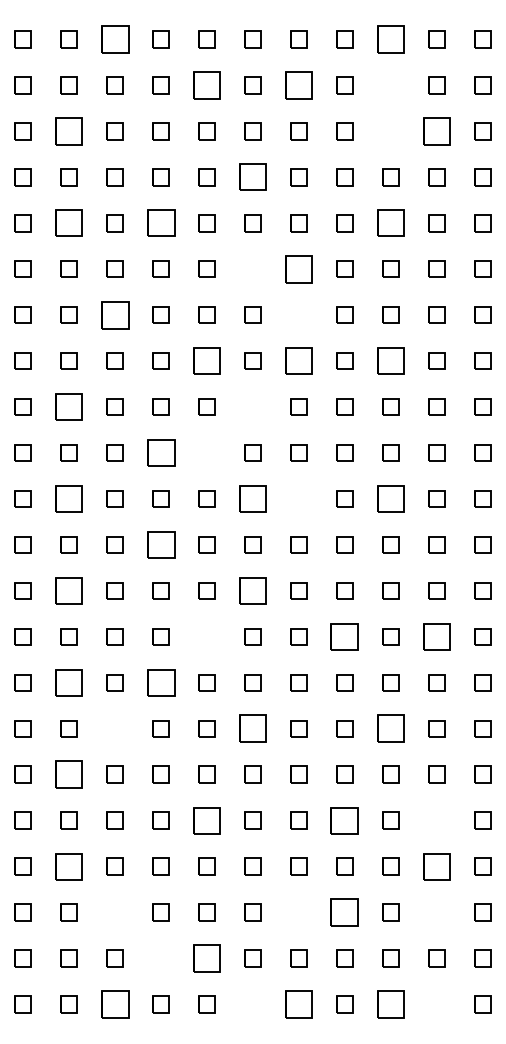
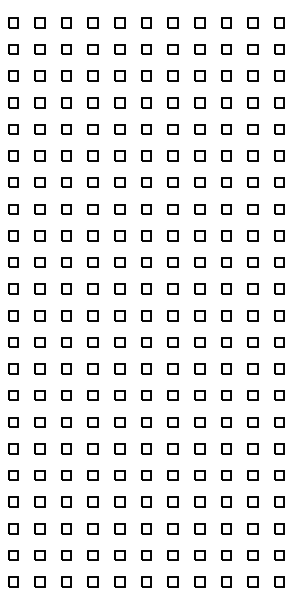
part: (114, 38) -> (66, 22), size x0.62
part: (391, 38) -> (226, 22), size x0.62
part: (206, 85) -> (119, 49), size x0.62
part: (297, 85) -> (172, 49), size x0.62
part: (391, 85) -> (226, 49), added
part: (68, 130) -> (39, 75), size x0.62
part: (391, 130) -> (226, 75), added
part: (435, 130) -> (252, 75), size x0.62
part: (253, 176) -> (146, 102), size x0.62
part: (68, 223) -> (39, 129), size x0.62
part: (159, 223) -> (92, 129), size x0.62
part: (391, 223) -> (226, 129), size x0.62
part: (253, 268) -> (146, 155), added
part: (297, 268) -> (172, 155), size x0.62
part: (114, 314) -> (66, 182), size x0.62
part: (297, 314) -> (172, 182), added
part: (206, 361) -> (119, 209), size x0.62
part: (297, 361) -> (172, 209), size x0.62
part: (391, 361) -> (226, 209), size x0.62
part: (68, 406) -> (39, 235), size x0.62
part: (253, 406) -> (146, 235), added
part: (159, 452) -> (92, 262), size x0.62
part: (206, 452) -> (119, 262), added
part: (68, 497) -> (39, 288), size x0.62
part: (253, 497) -> (146, 288), size x0.62
part: (297, 497) -> (172, 288), added
part: (391, 497) -> (226, 288), size x0.62
part: (159, 544) -> (92, 315), size x0.62
part: (68, 591) -> (39, 342), size x0.62
part: (253, 591) -> (146, 342), size x0.62
part: (206, 635) -> (119, 368), added
part: (344, 635) -> (199, 368), size x0.62
part: (435, 635) -> (252, 368), size x0.62
part: (68, 682) -> (39, 395), size x0.62
part: (159, 682) -> (92, 395), size x0.62
part: (114, 729) -> (66, 422), added
part: (253, 729) -> (146, 422), size x0.62
part: (391, 729) -> (226, 422), size x0.62
part: (68, 774) -> (39, 448), size x0.62
part: (206, 820) -> (119, 475), size x0.62
part: (344, 820) -> (199, 475), size x0.62
part: (435, 820) -> (252, 475), added
part: (68, 865) -> (39, 501), size x0.62
part: (435, 865) -> (252, 501), size x0.62
part: (114, 912) -> (66, 528), added
part: (297, 912) -> (172, 528), added
part: (344, 912) -> (199, 528), size x0.62
part: (435, 912) -> (252, 528), added
part: (159, 958) -> (92, 555), added
part: (206, 958) -> (119, 555), size x0.62
part: (114, 1003) -> (66, 581), size x0.62
part: (253, 1003) -> (146, 581), added
part: (297, 1003) -> (172, 581), size x0.62
part: (391, 1003) -> (226, 581), size x0.62
part: (435, 1003) -> (252, 581), added

